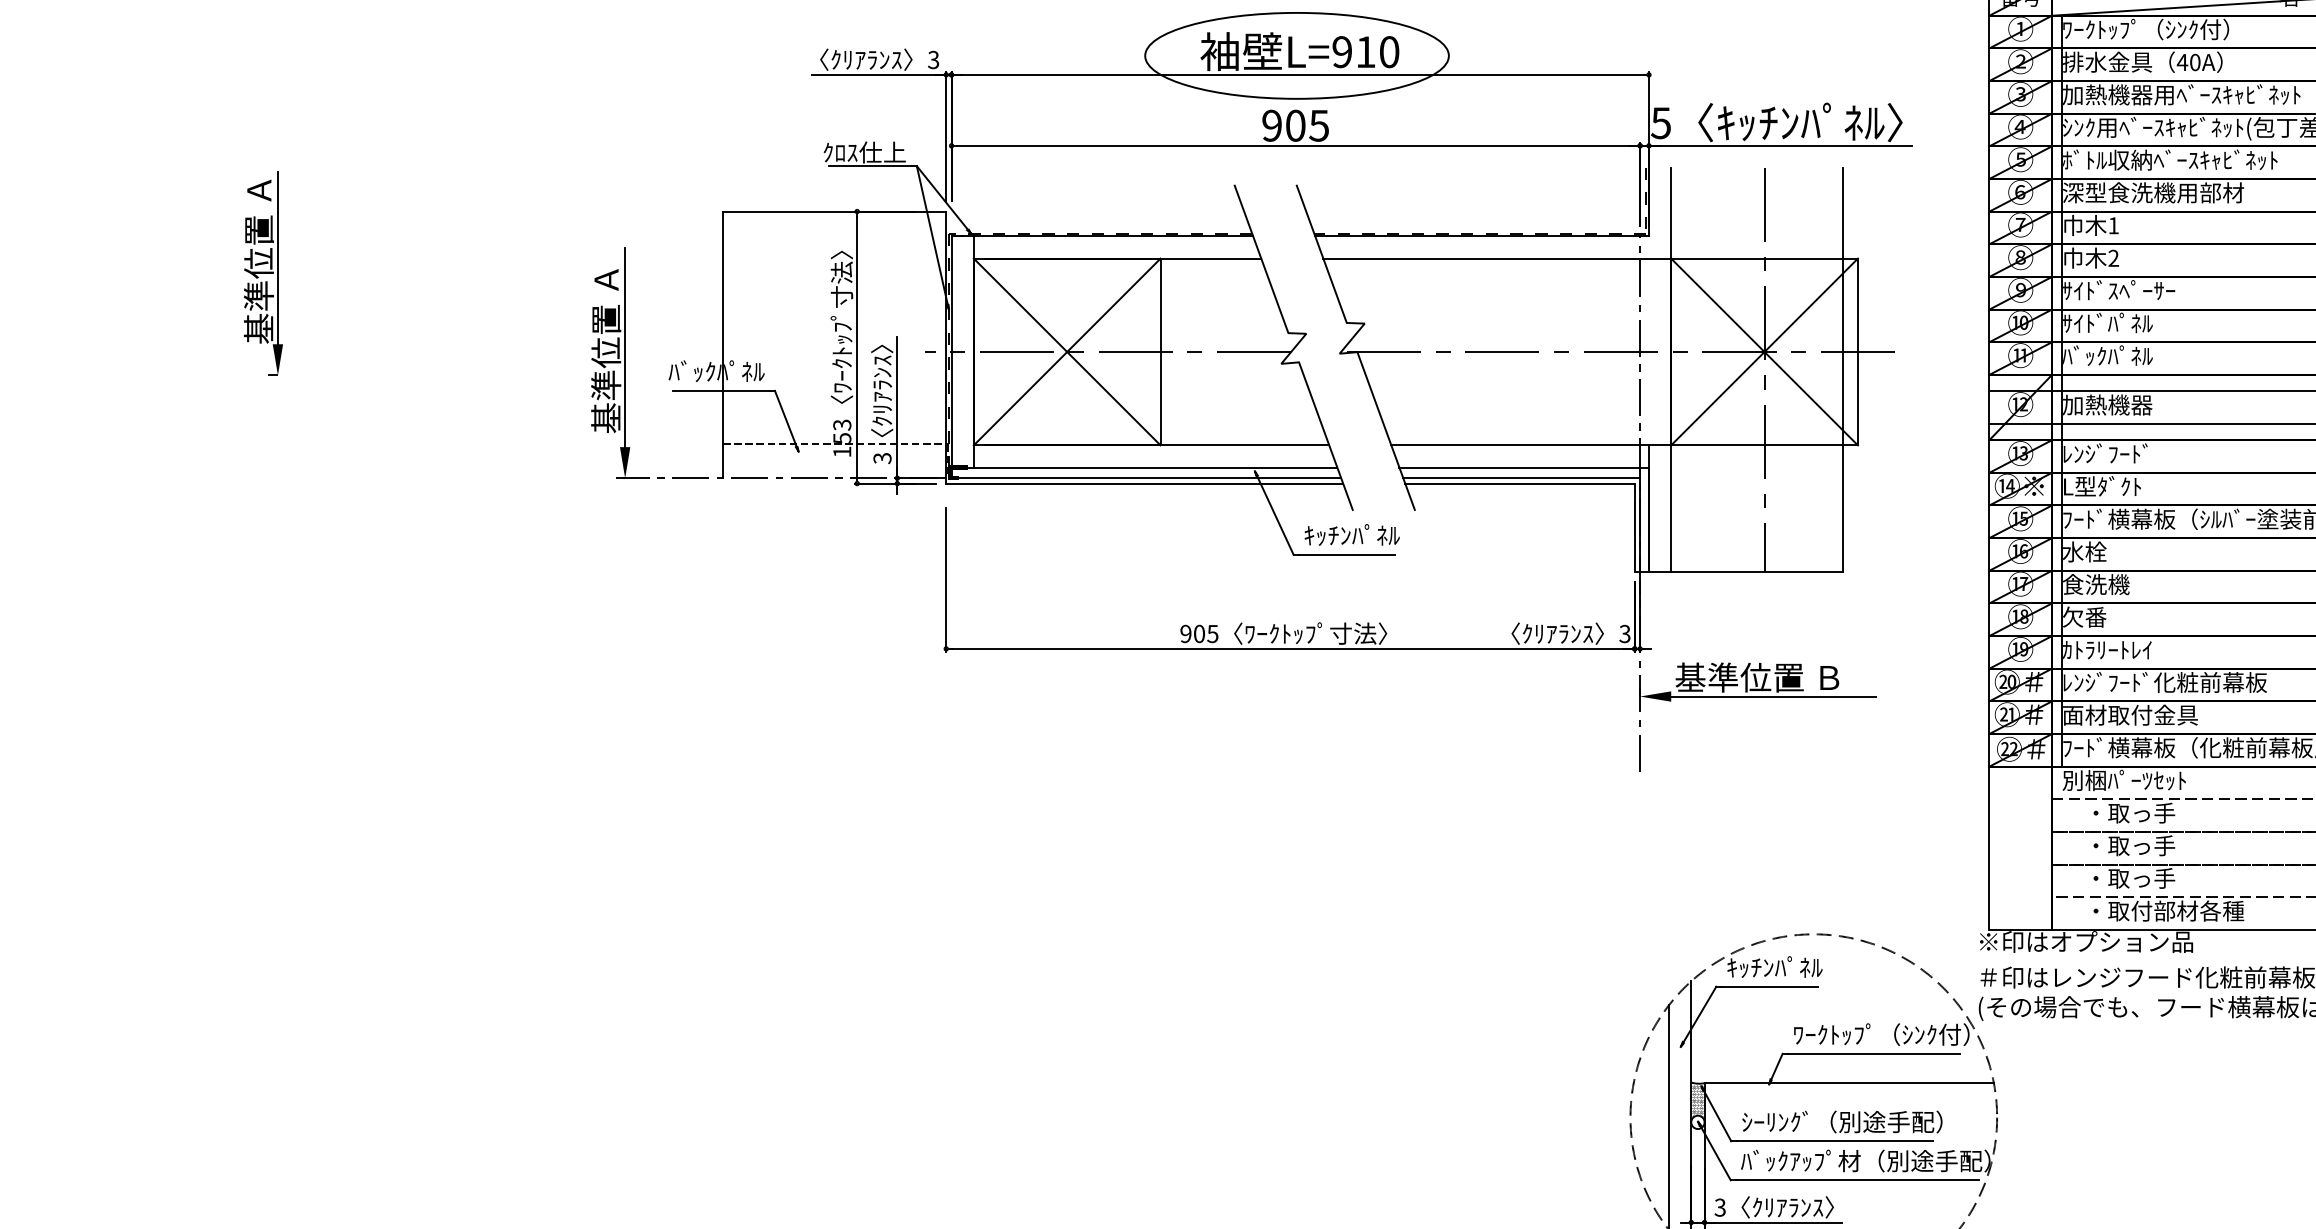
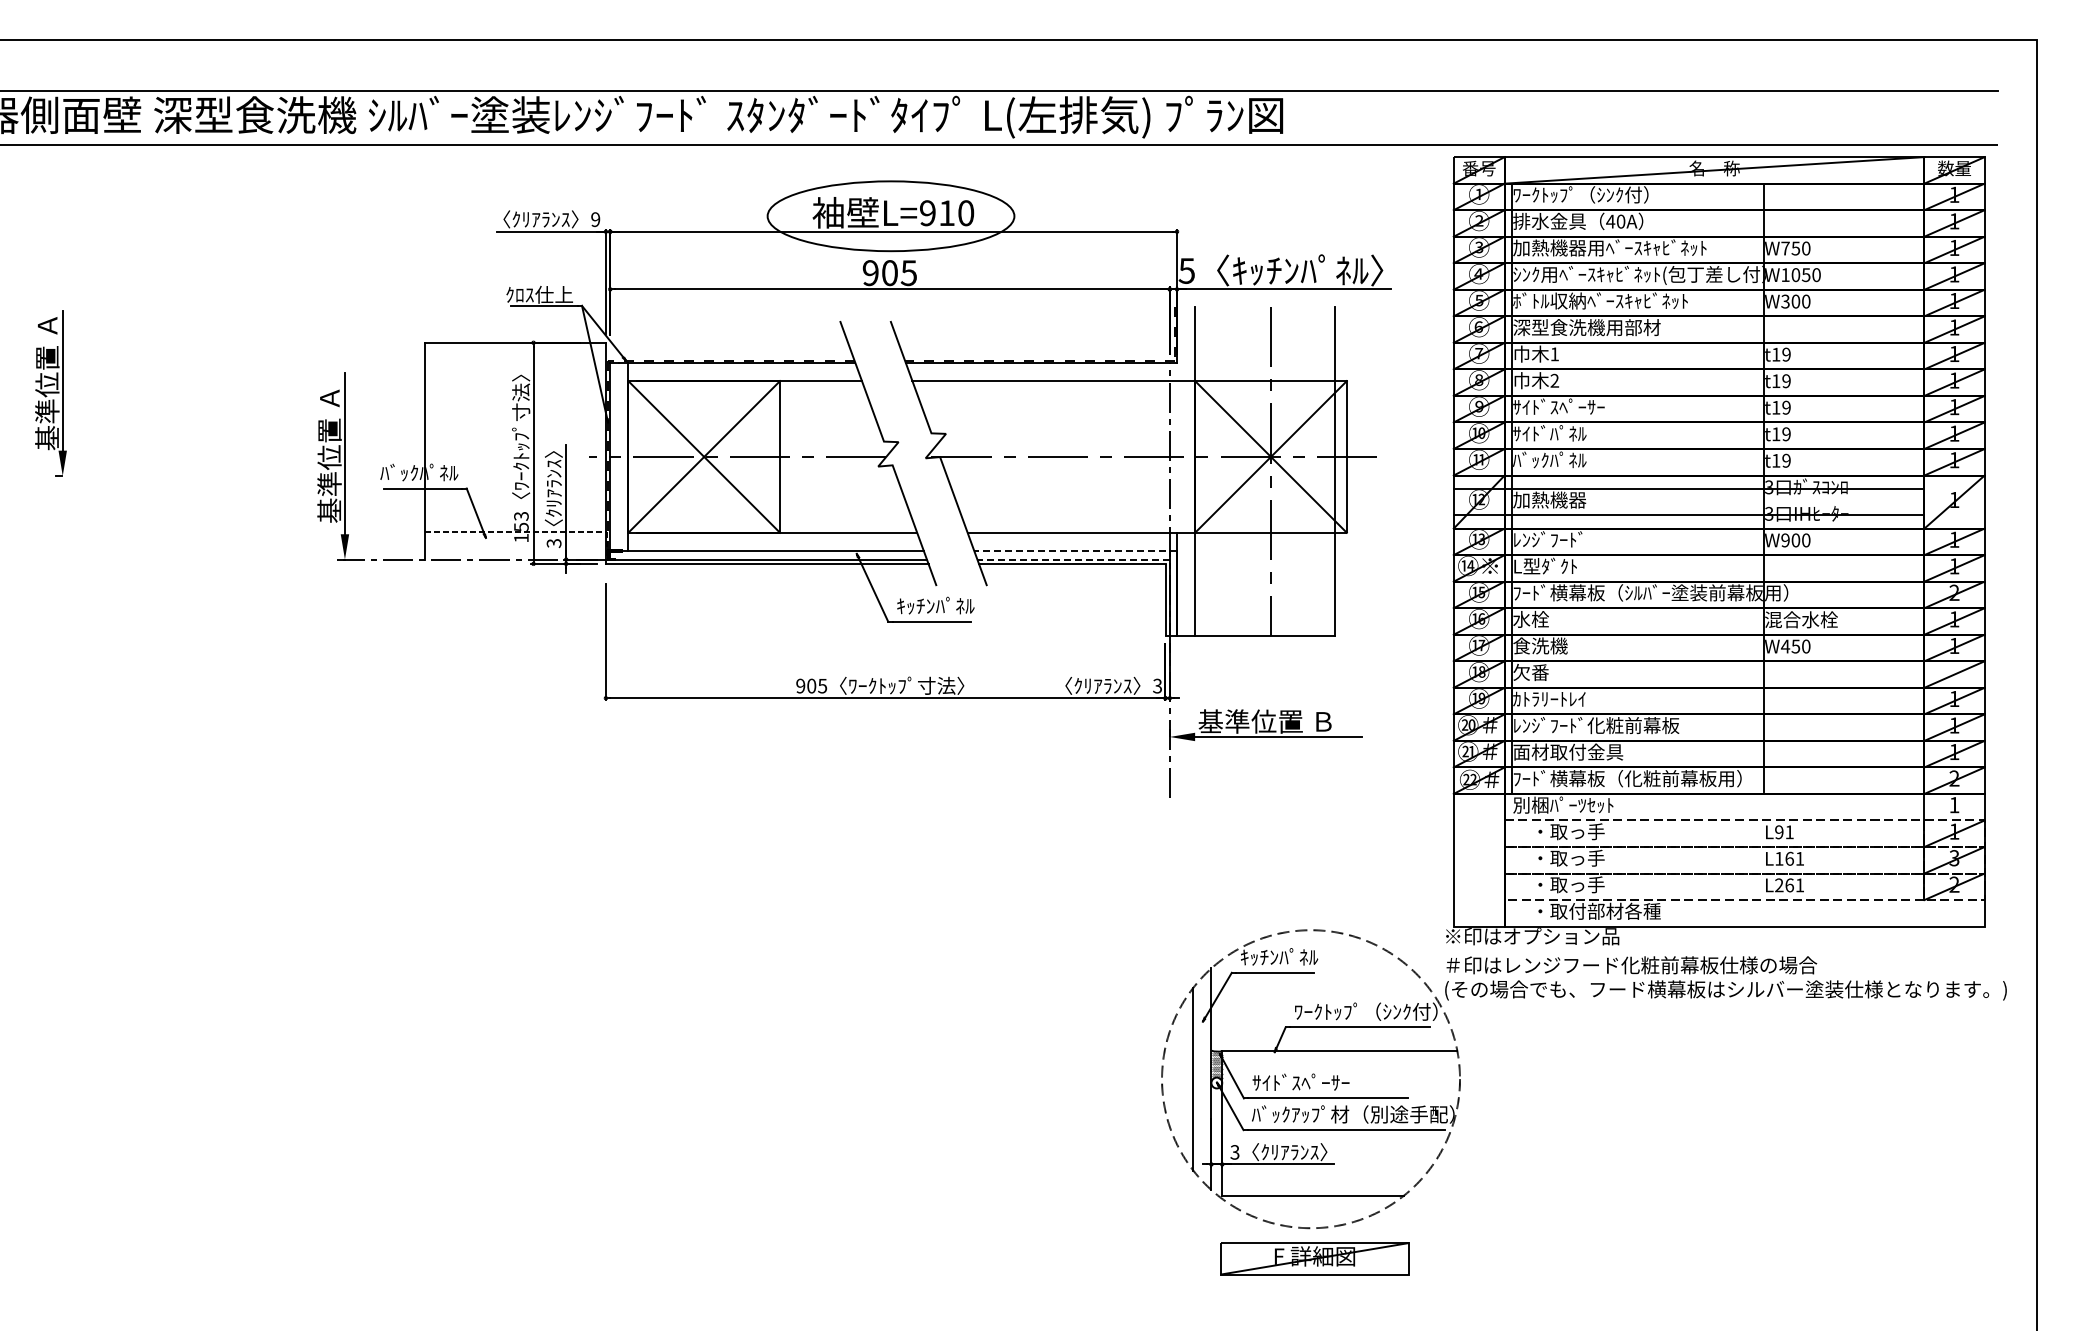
text: (933, 59) -> (595, 219), 3 -> 9
line: (1524, 467) -> (1075, 550), solid -> dashed
line: (1521, 478) -> (1073, 559), solid -> dashed
text: (1841, 1121) -> (1333, 1082), ｼｰﾘﾝｸﾞ（別途手配） -> ｻｲﾄﾞｽﾍﾟｰｻｰ

